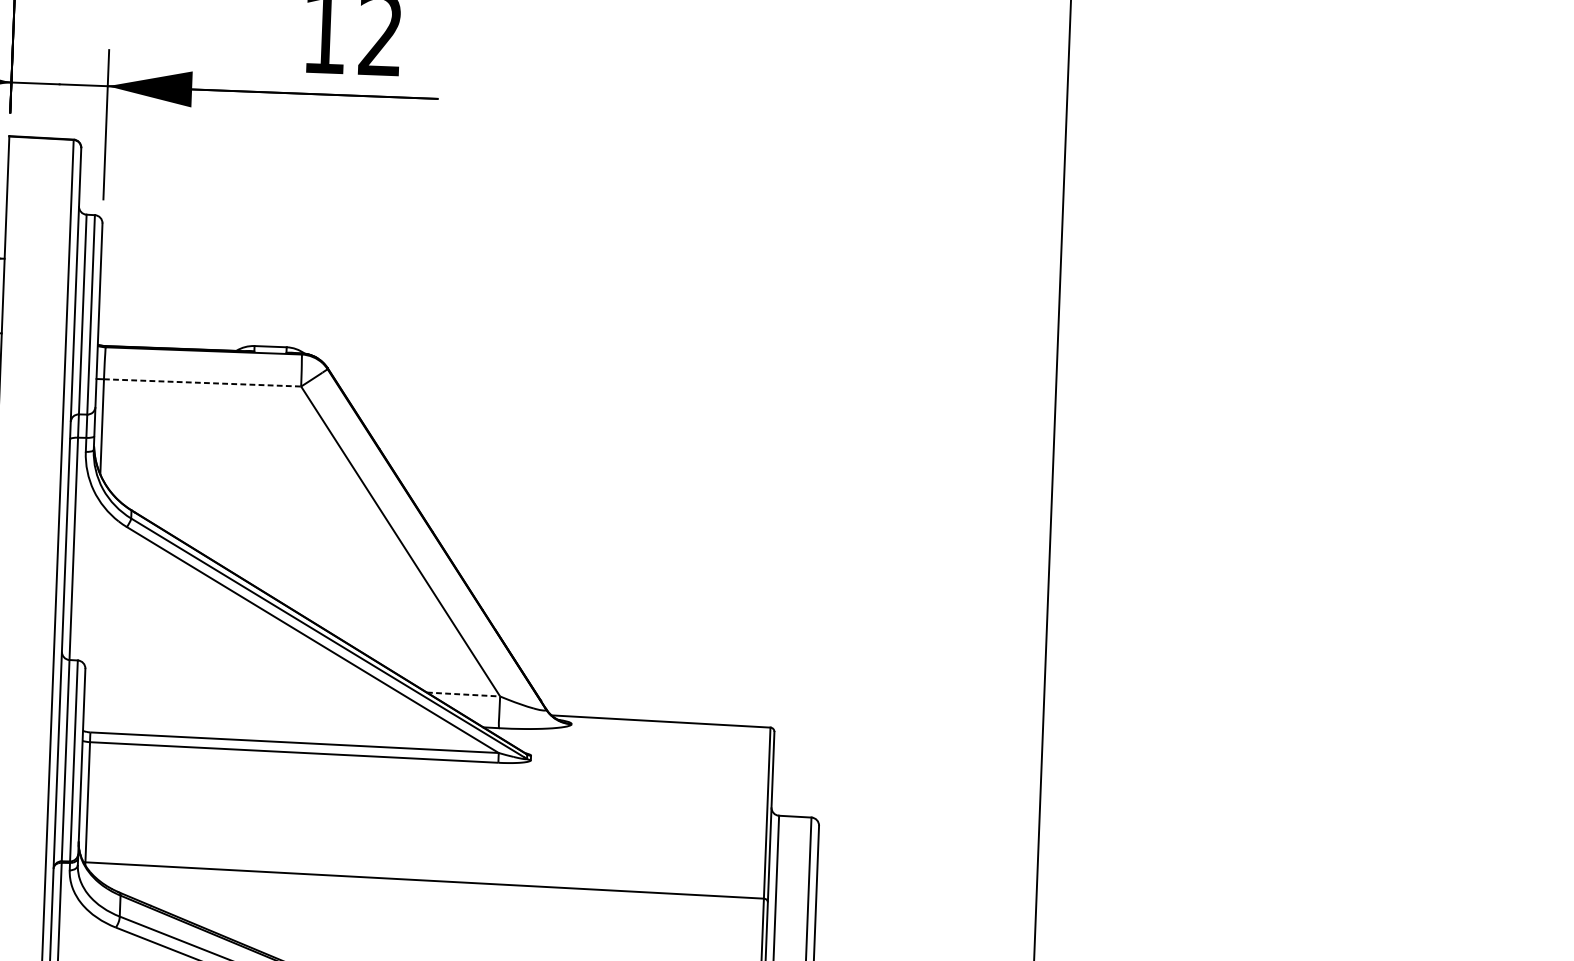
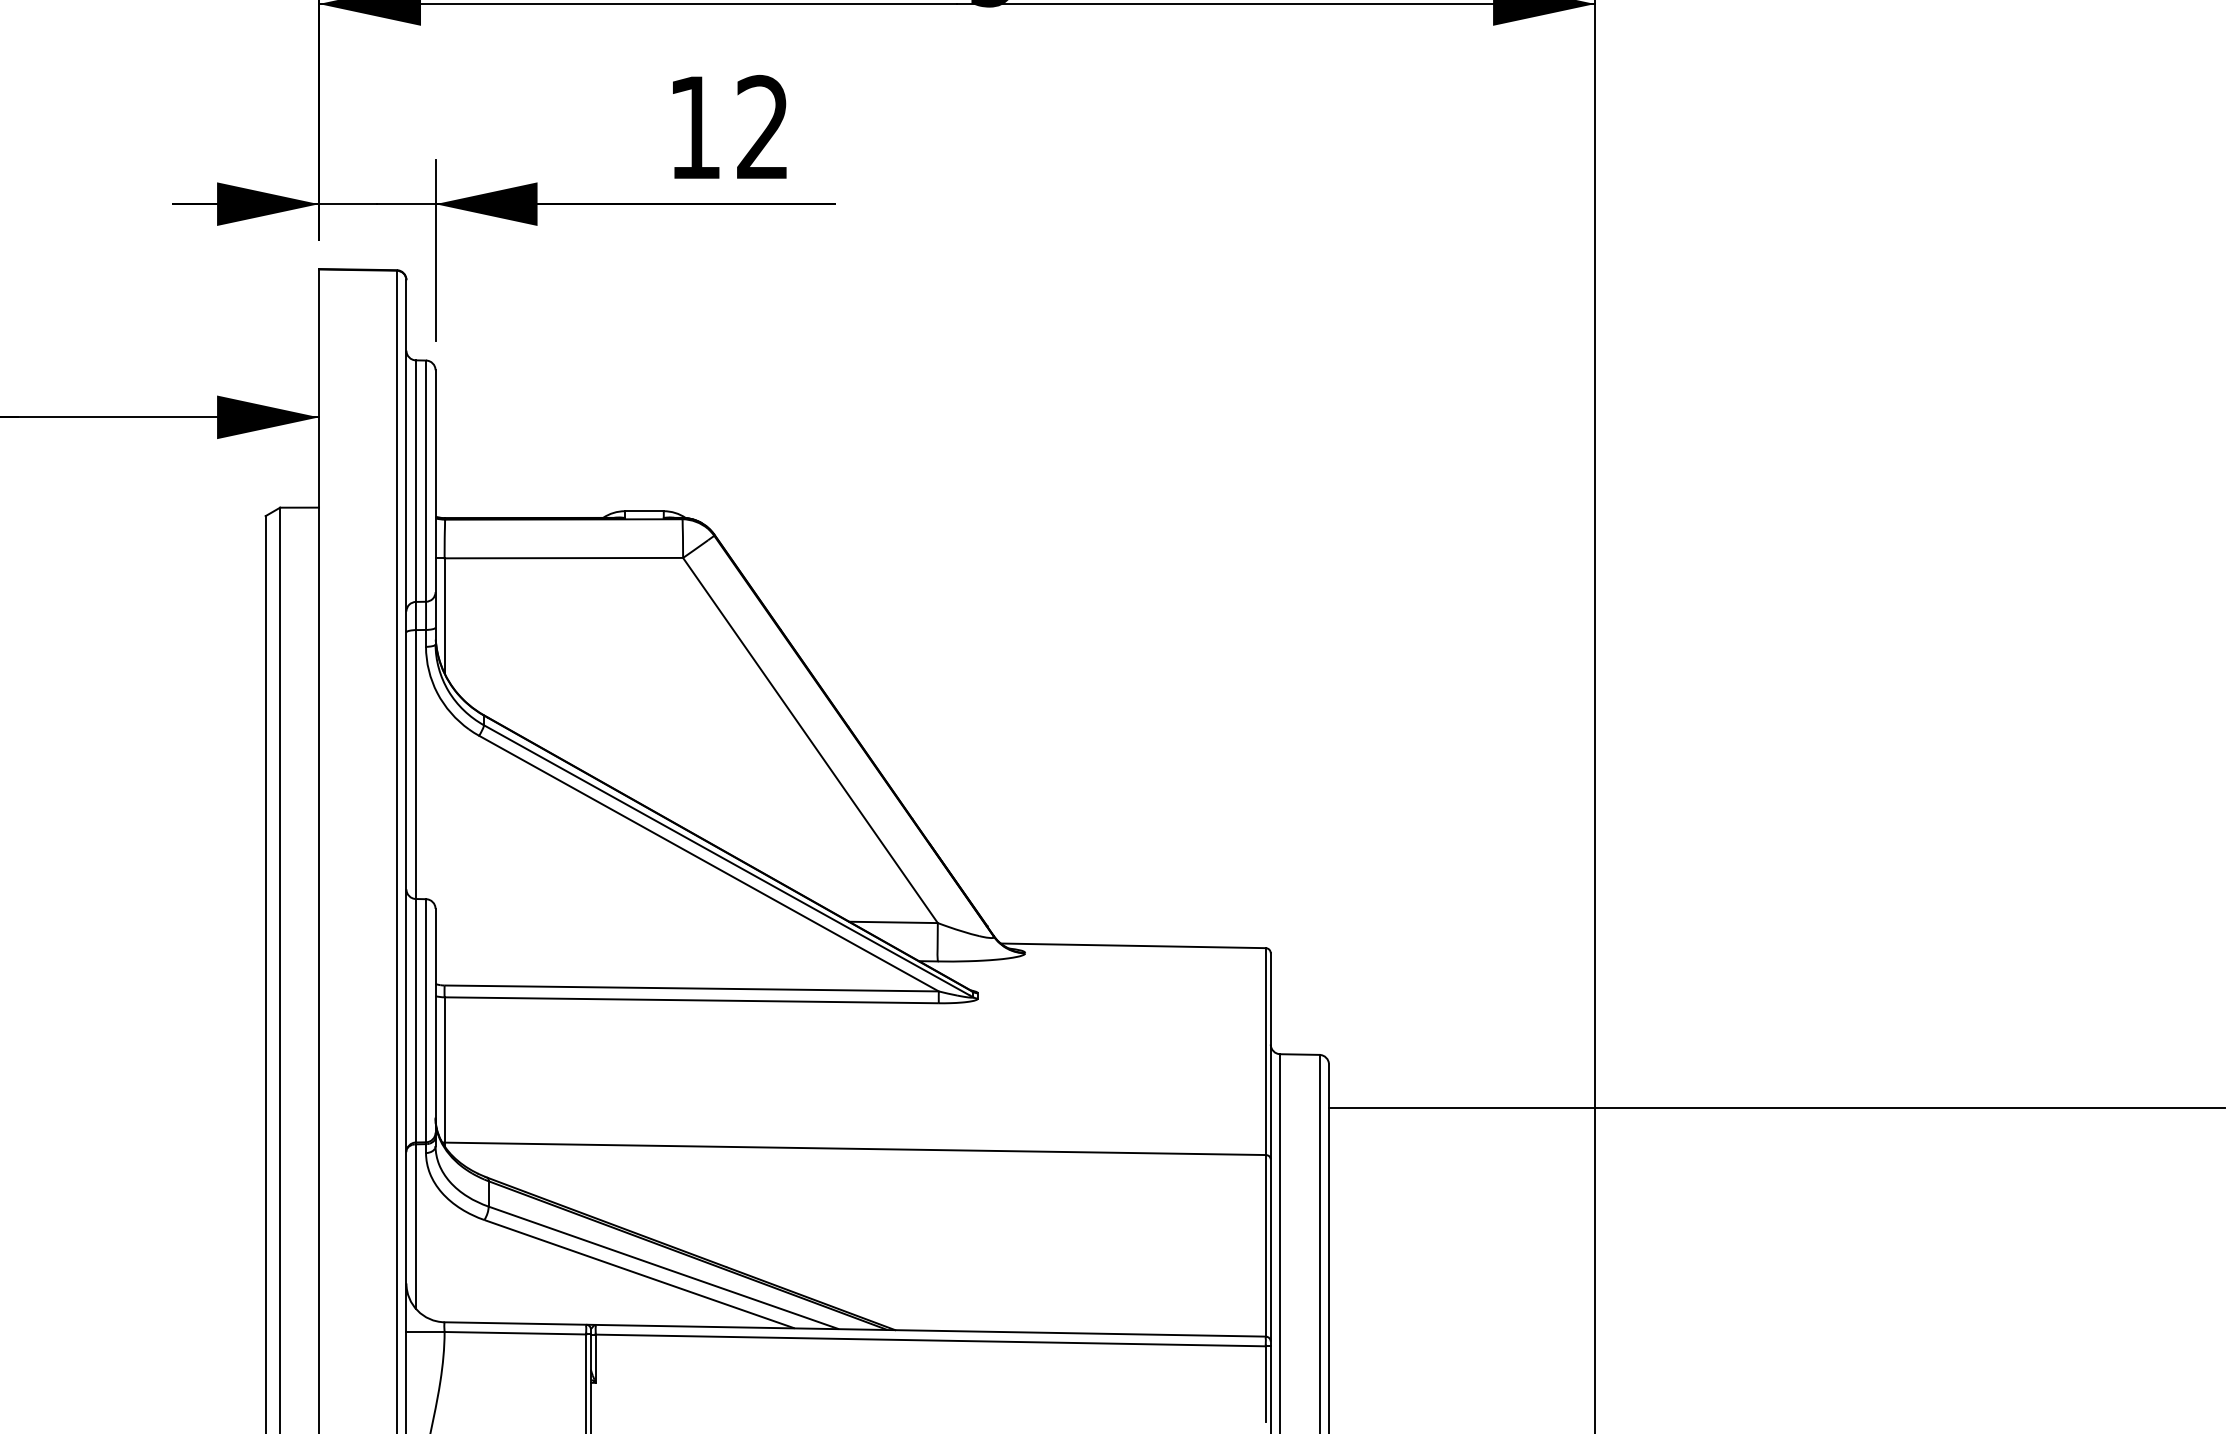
line: (203, 383) -> (564, 558), dashed -> solid
line: (464, 694) -> (894, 922), dashed -> solid
line: (1187, 876) -> (1776, 1108), added

